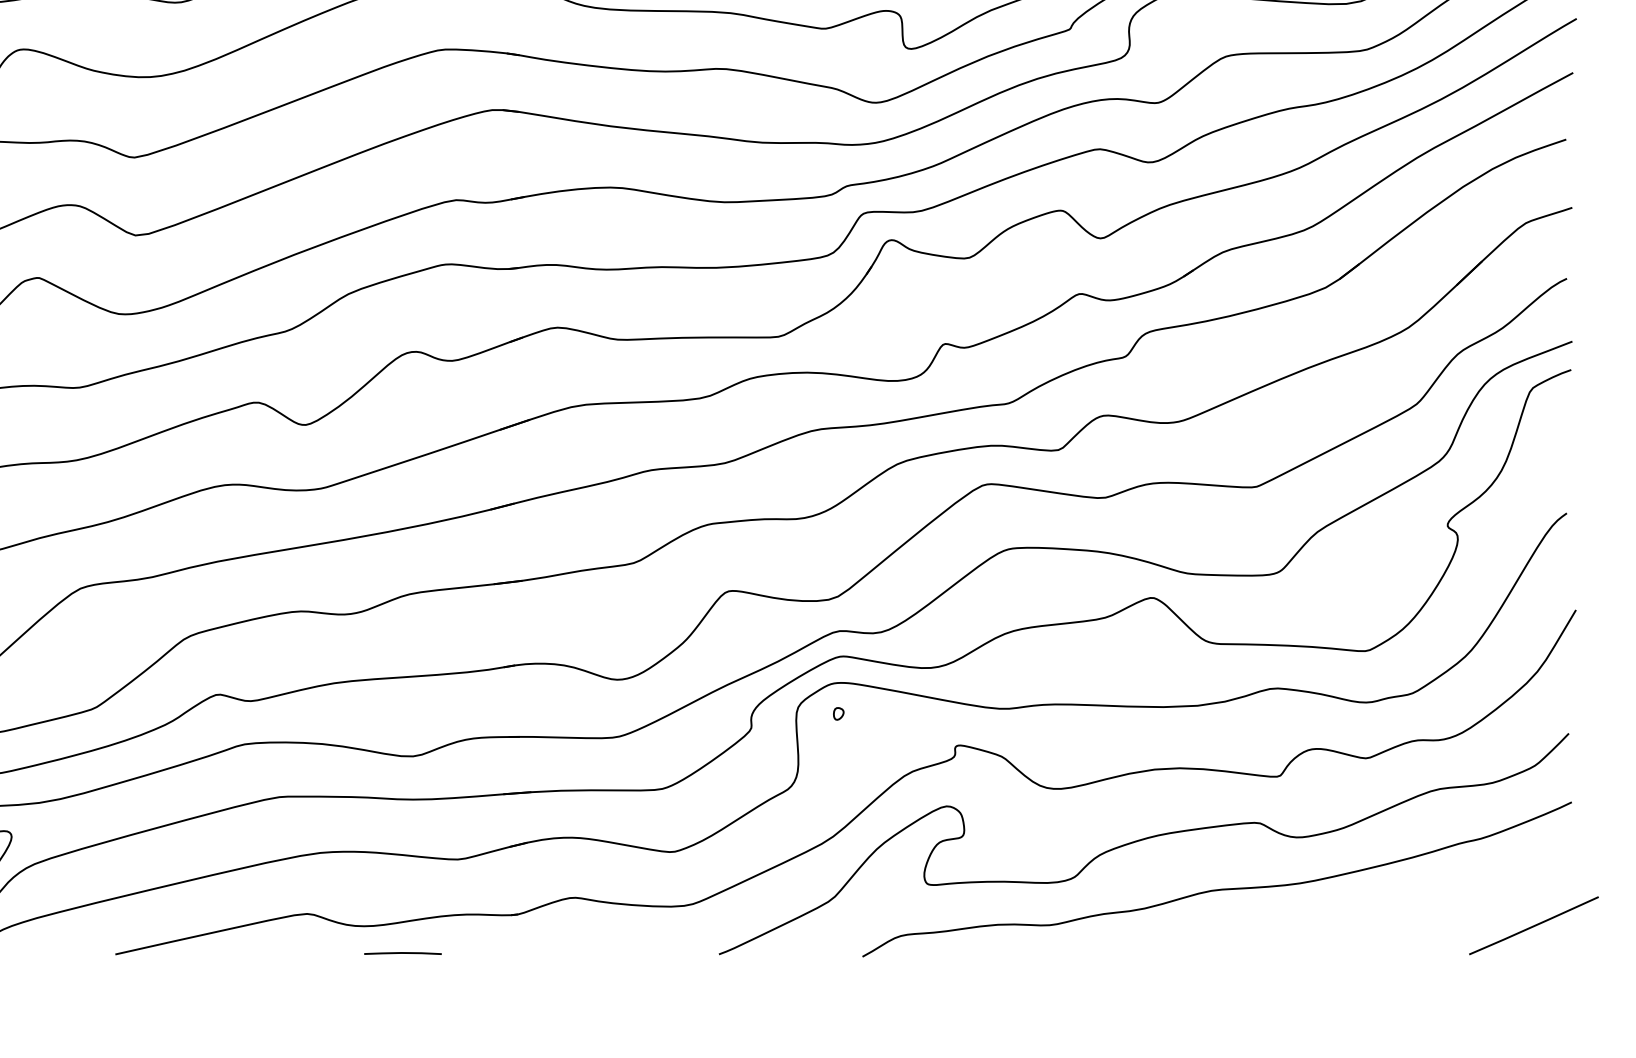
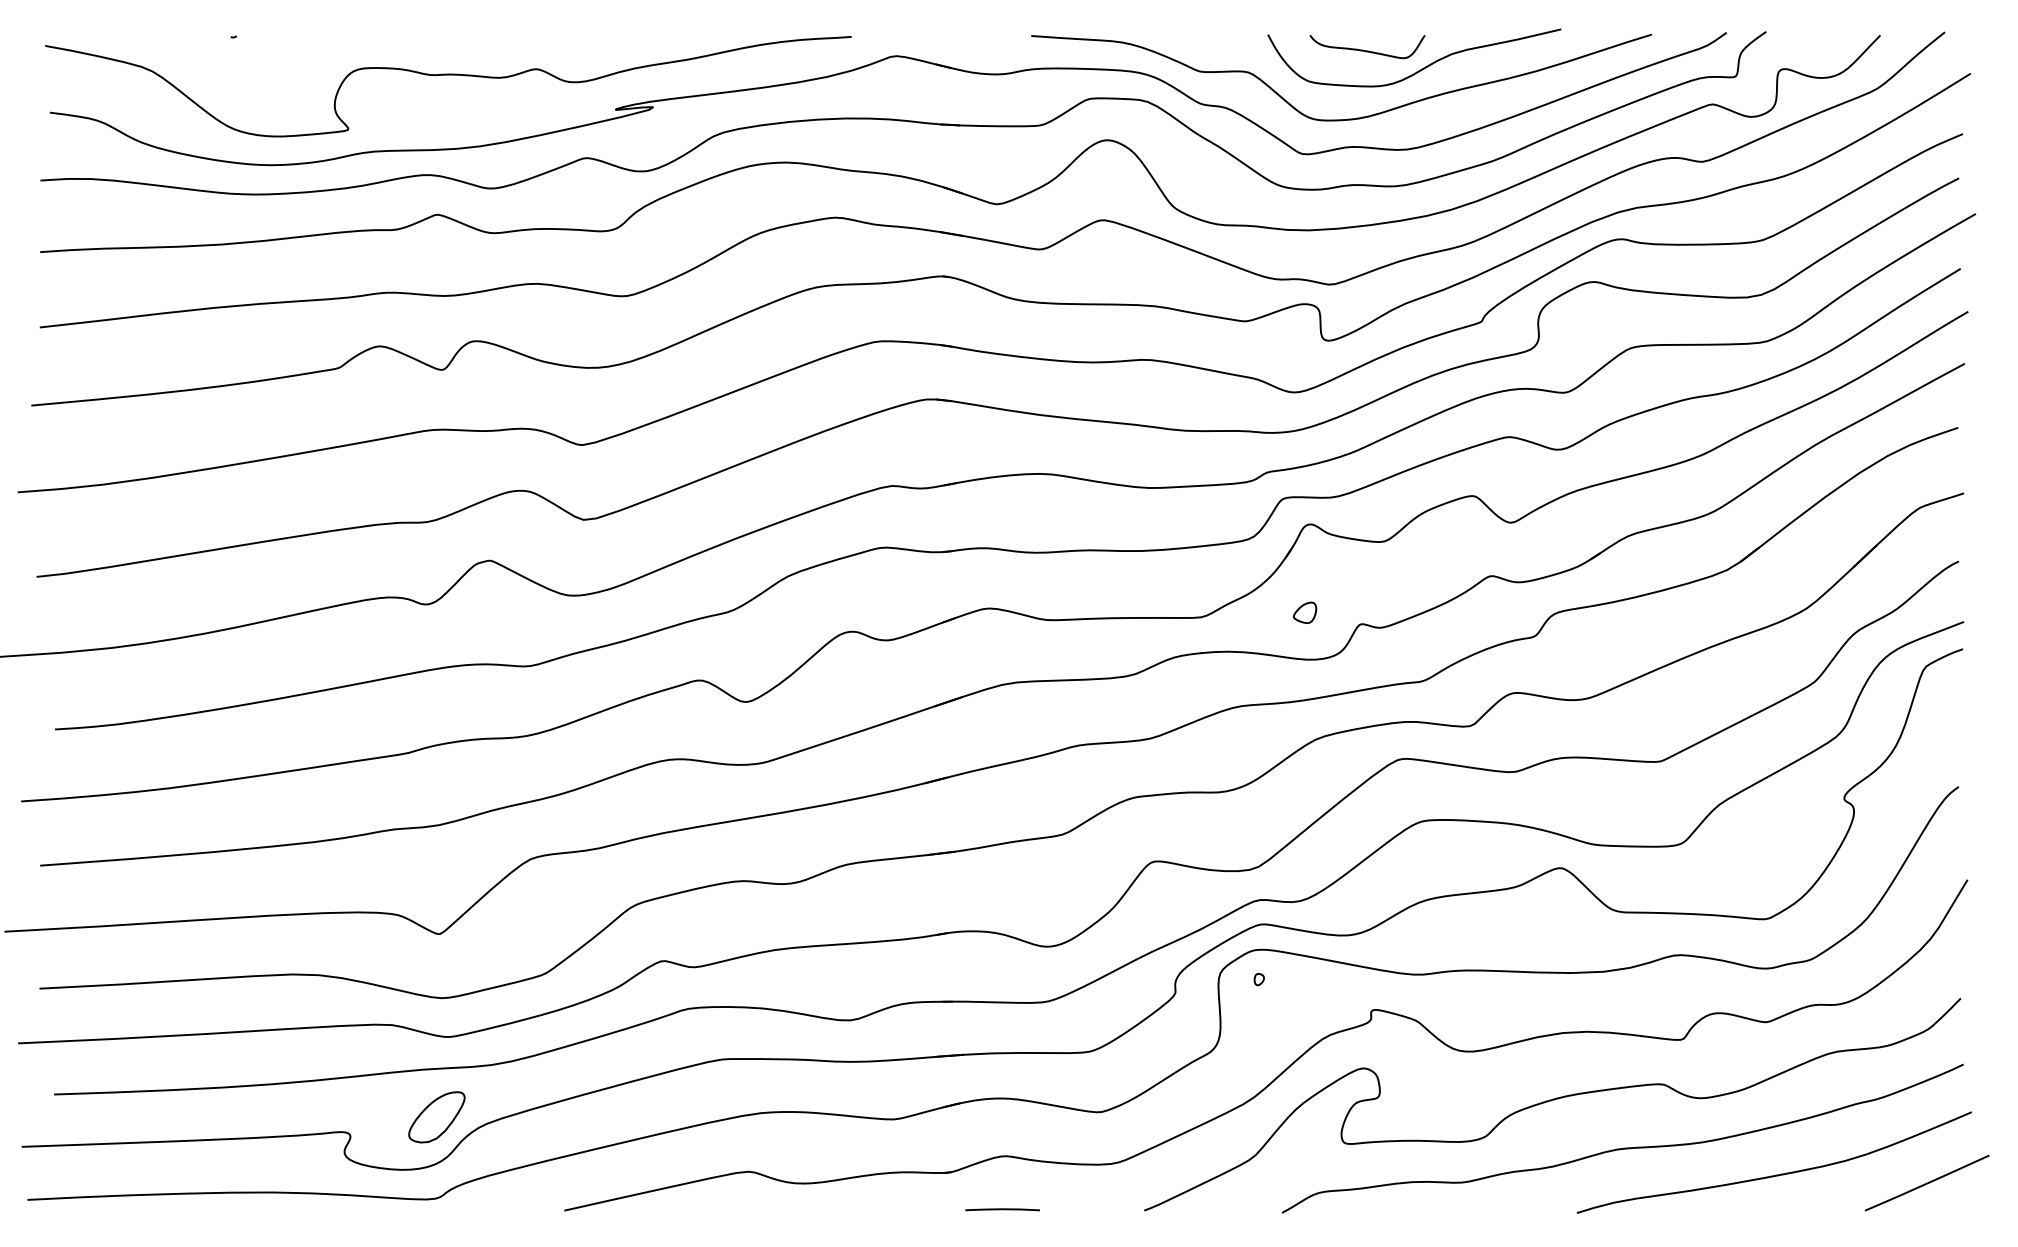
part: (885, 331) -> (1304, 612), added
curve: (1376, 916) -> (1775, 1174), added
line: (402, 953) -> (1002, 1209), moved

